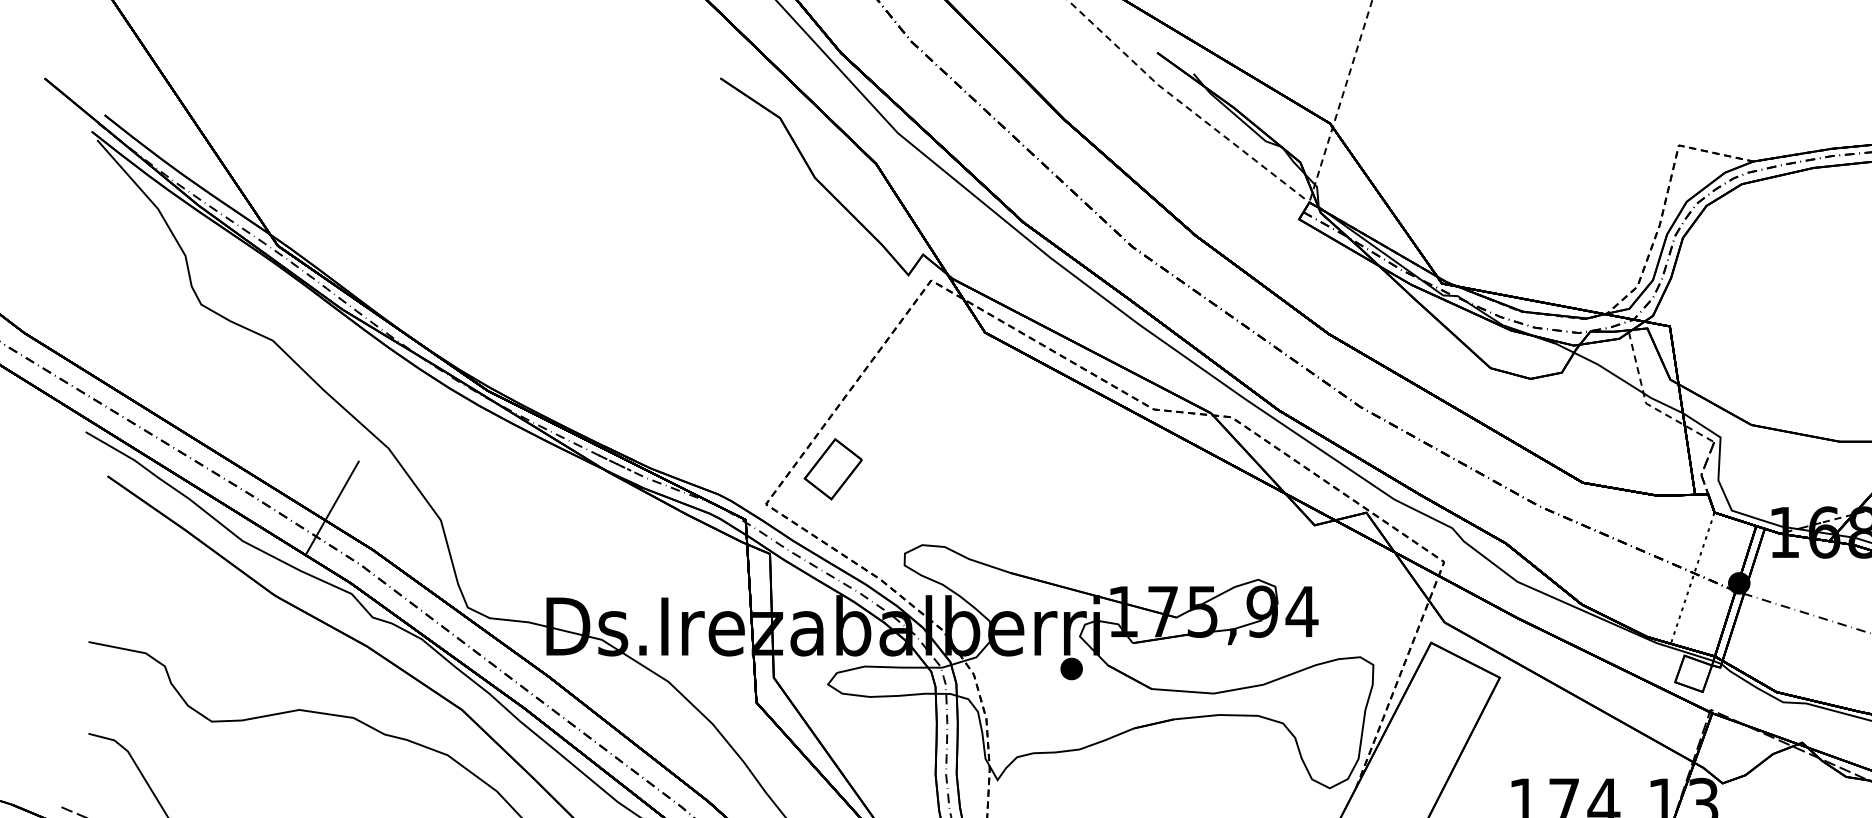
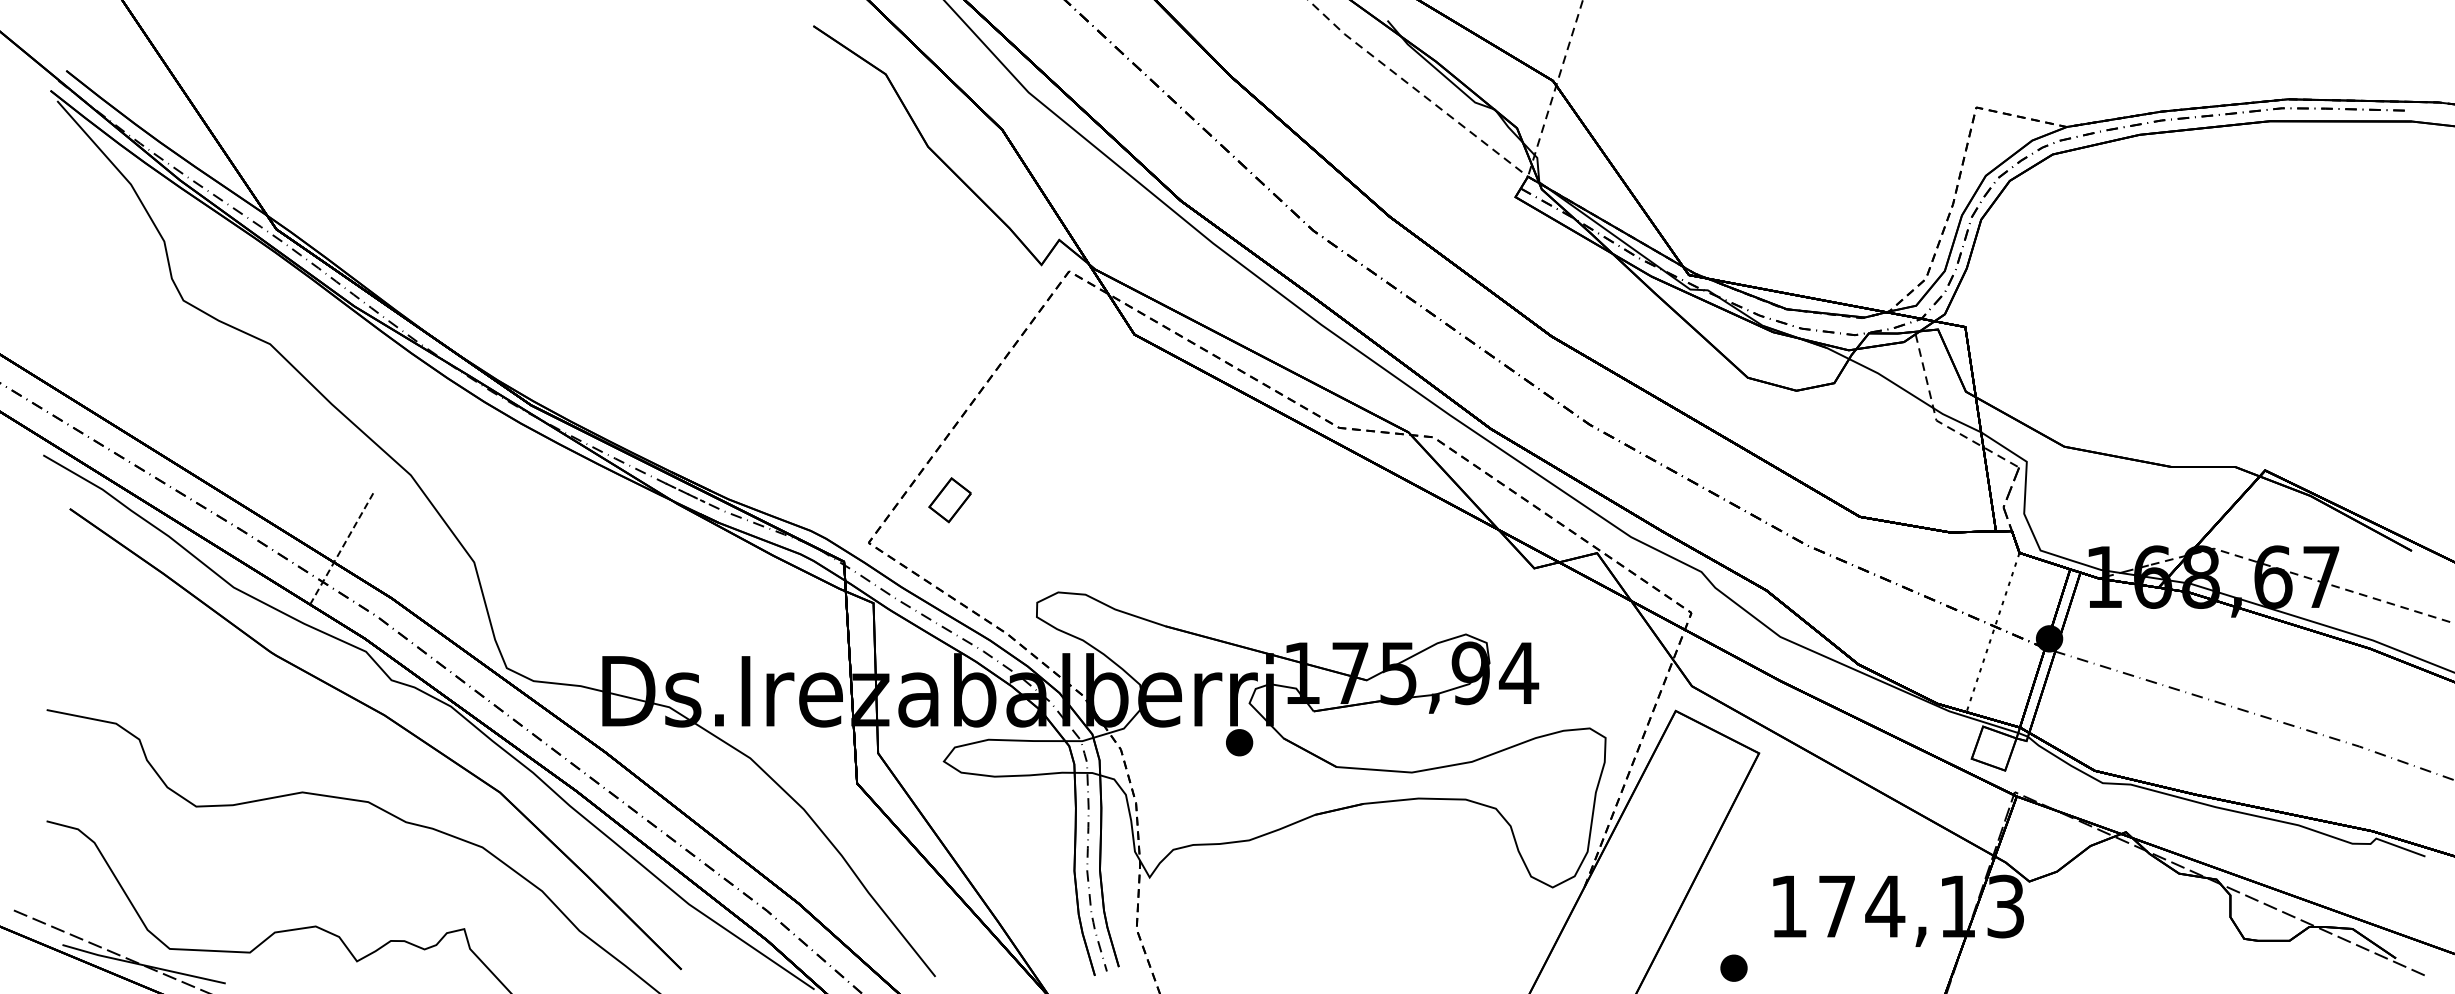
part: (832, 468) -> (949, 499), size x0.6
line: (332, 508) -> (342, 547), solid -> dashed

